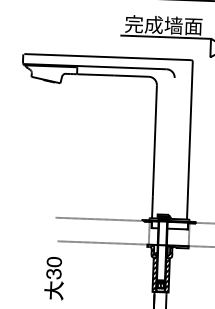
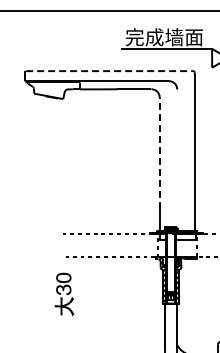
line: (108, 57) -> (110, 71), solid -> dashed
line: (154, 141) -> (159, 153), solid -> dashed

